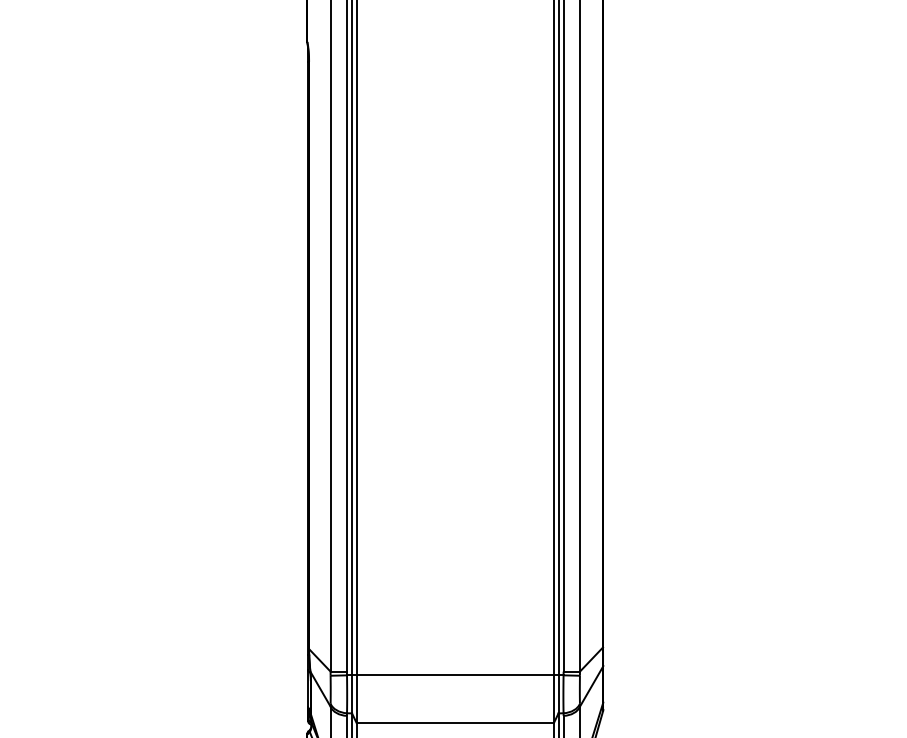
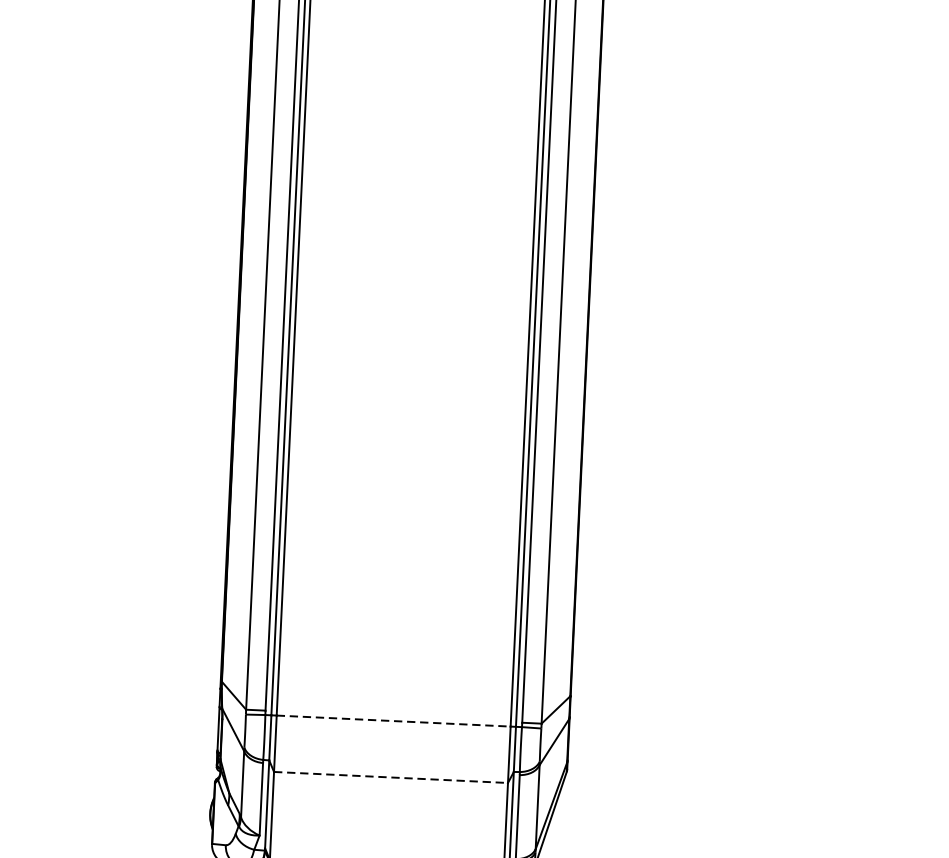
line: (455, 675) -> (393, 721), solid -> dashed
line: (455, 722) -> (391, 776), solid -> dashed

